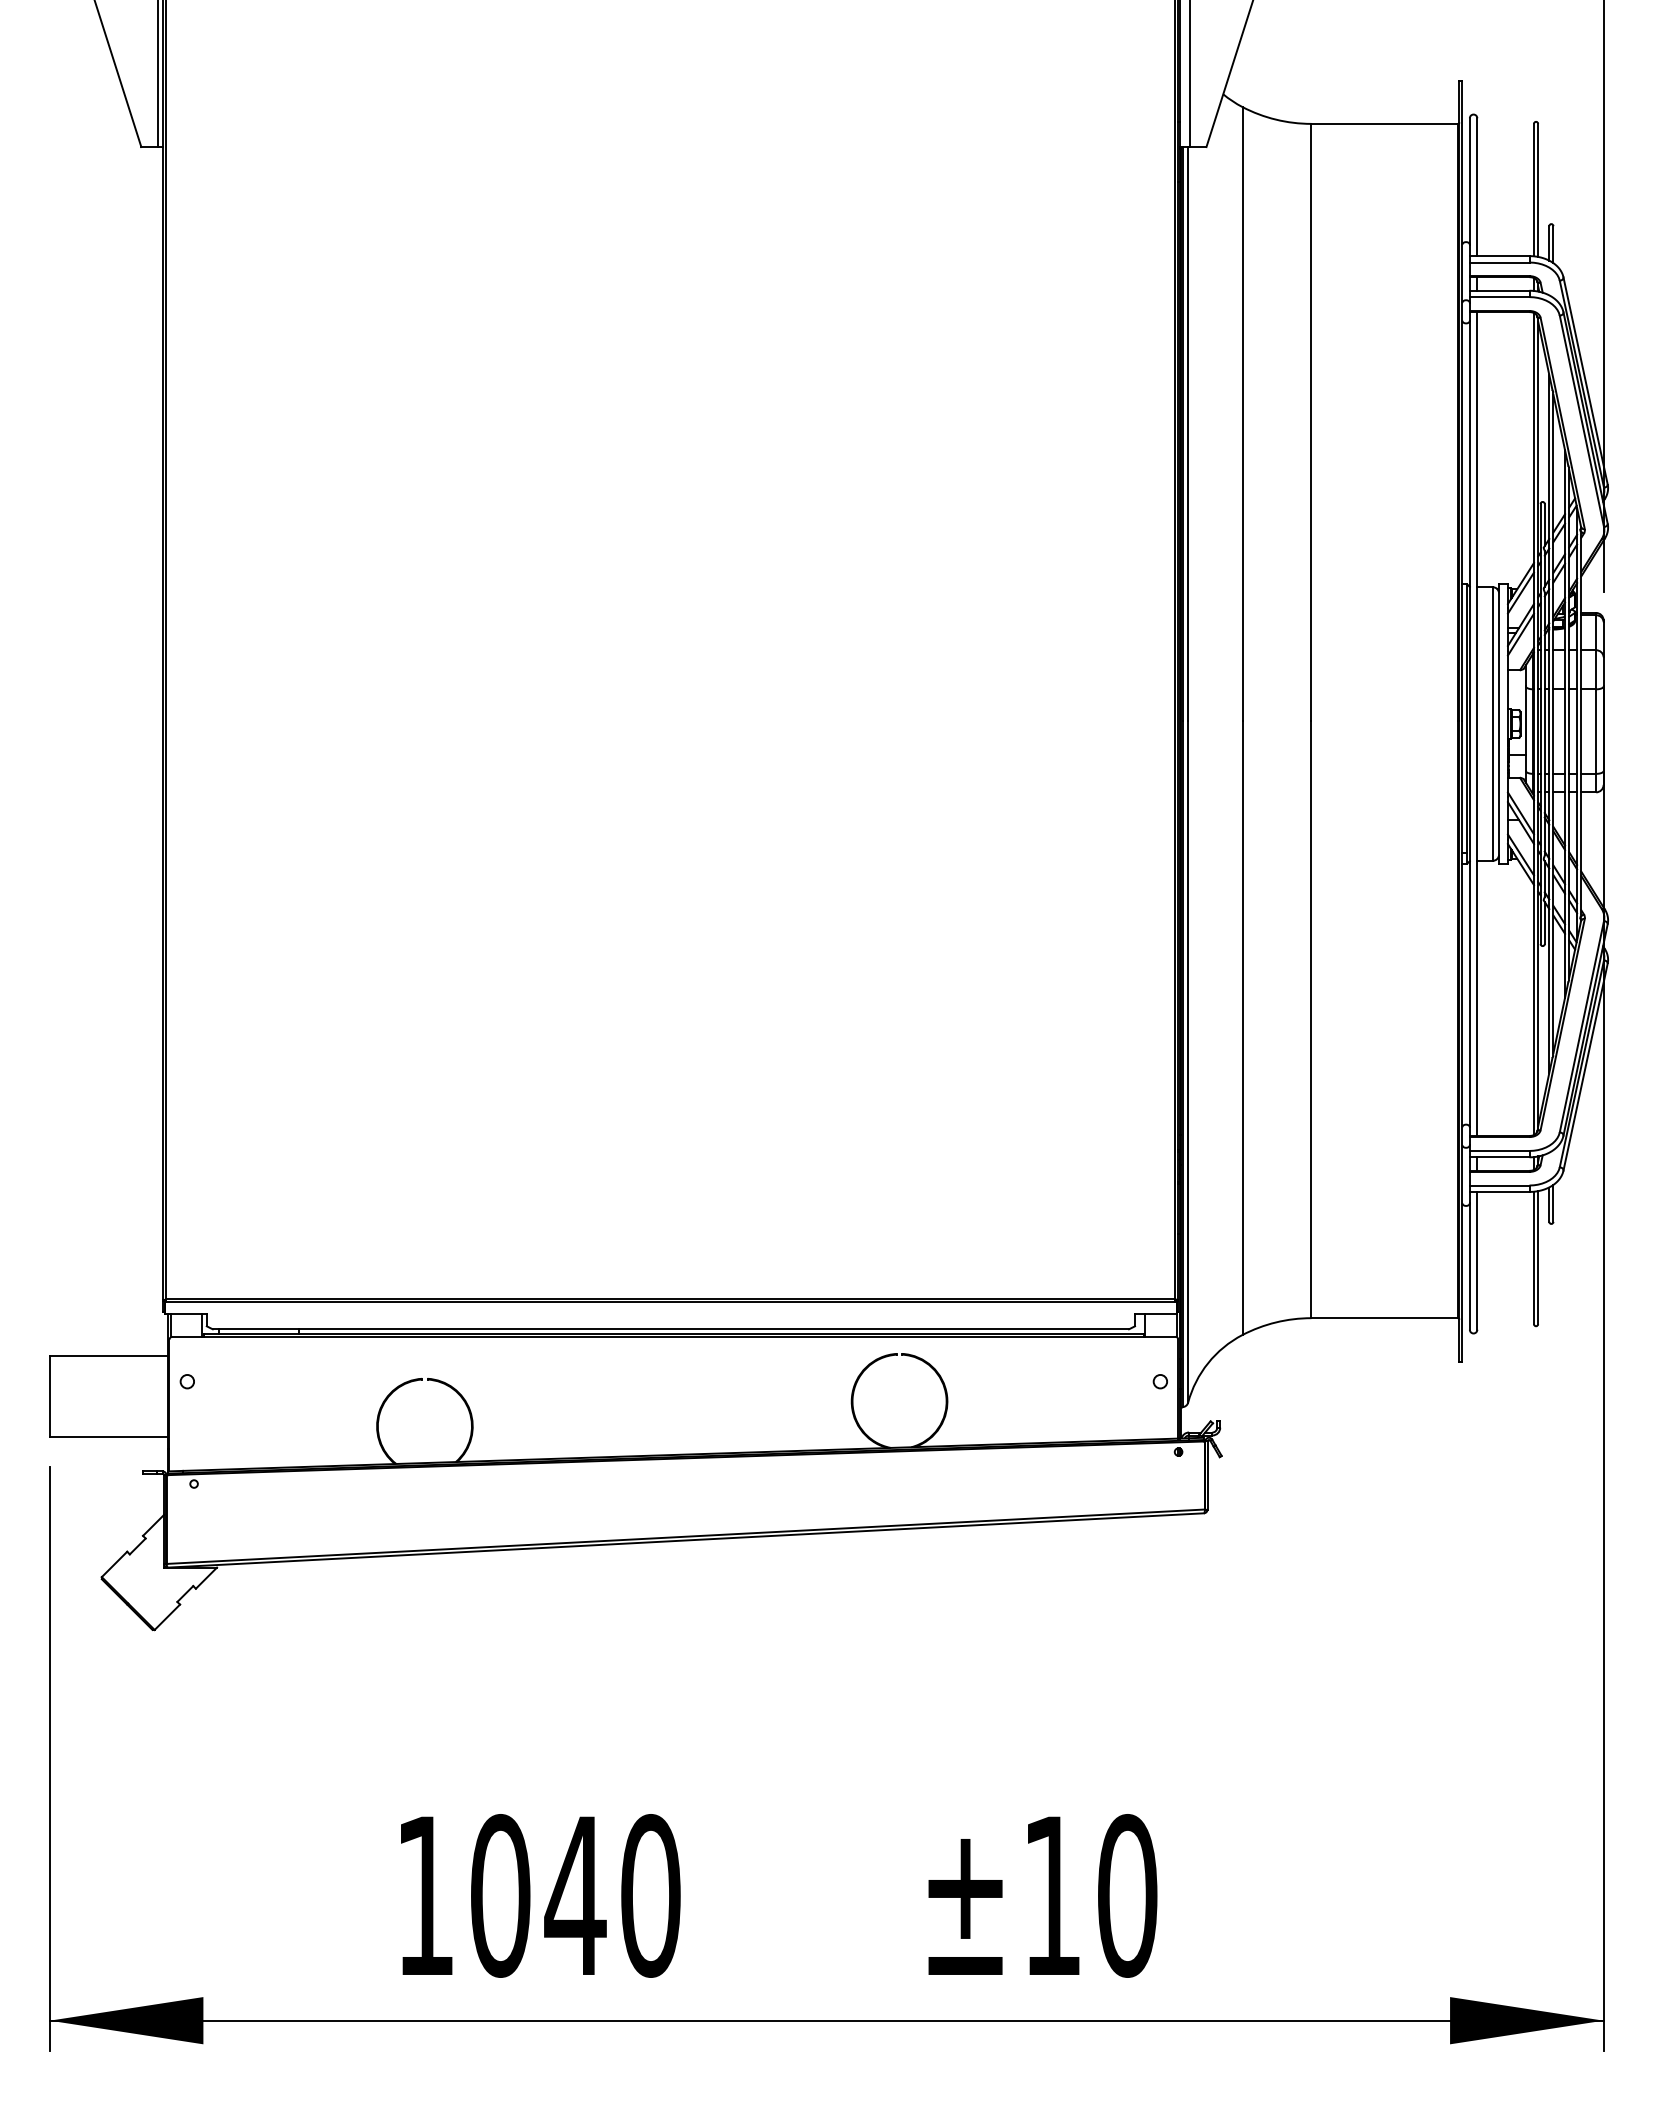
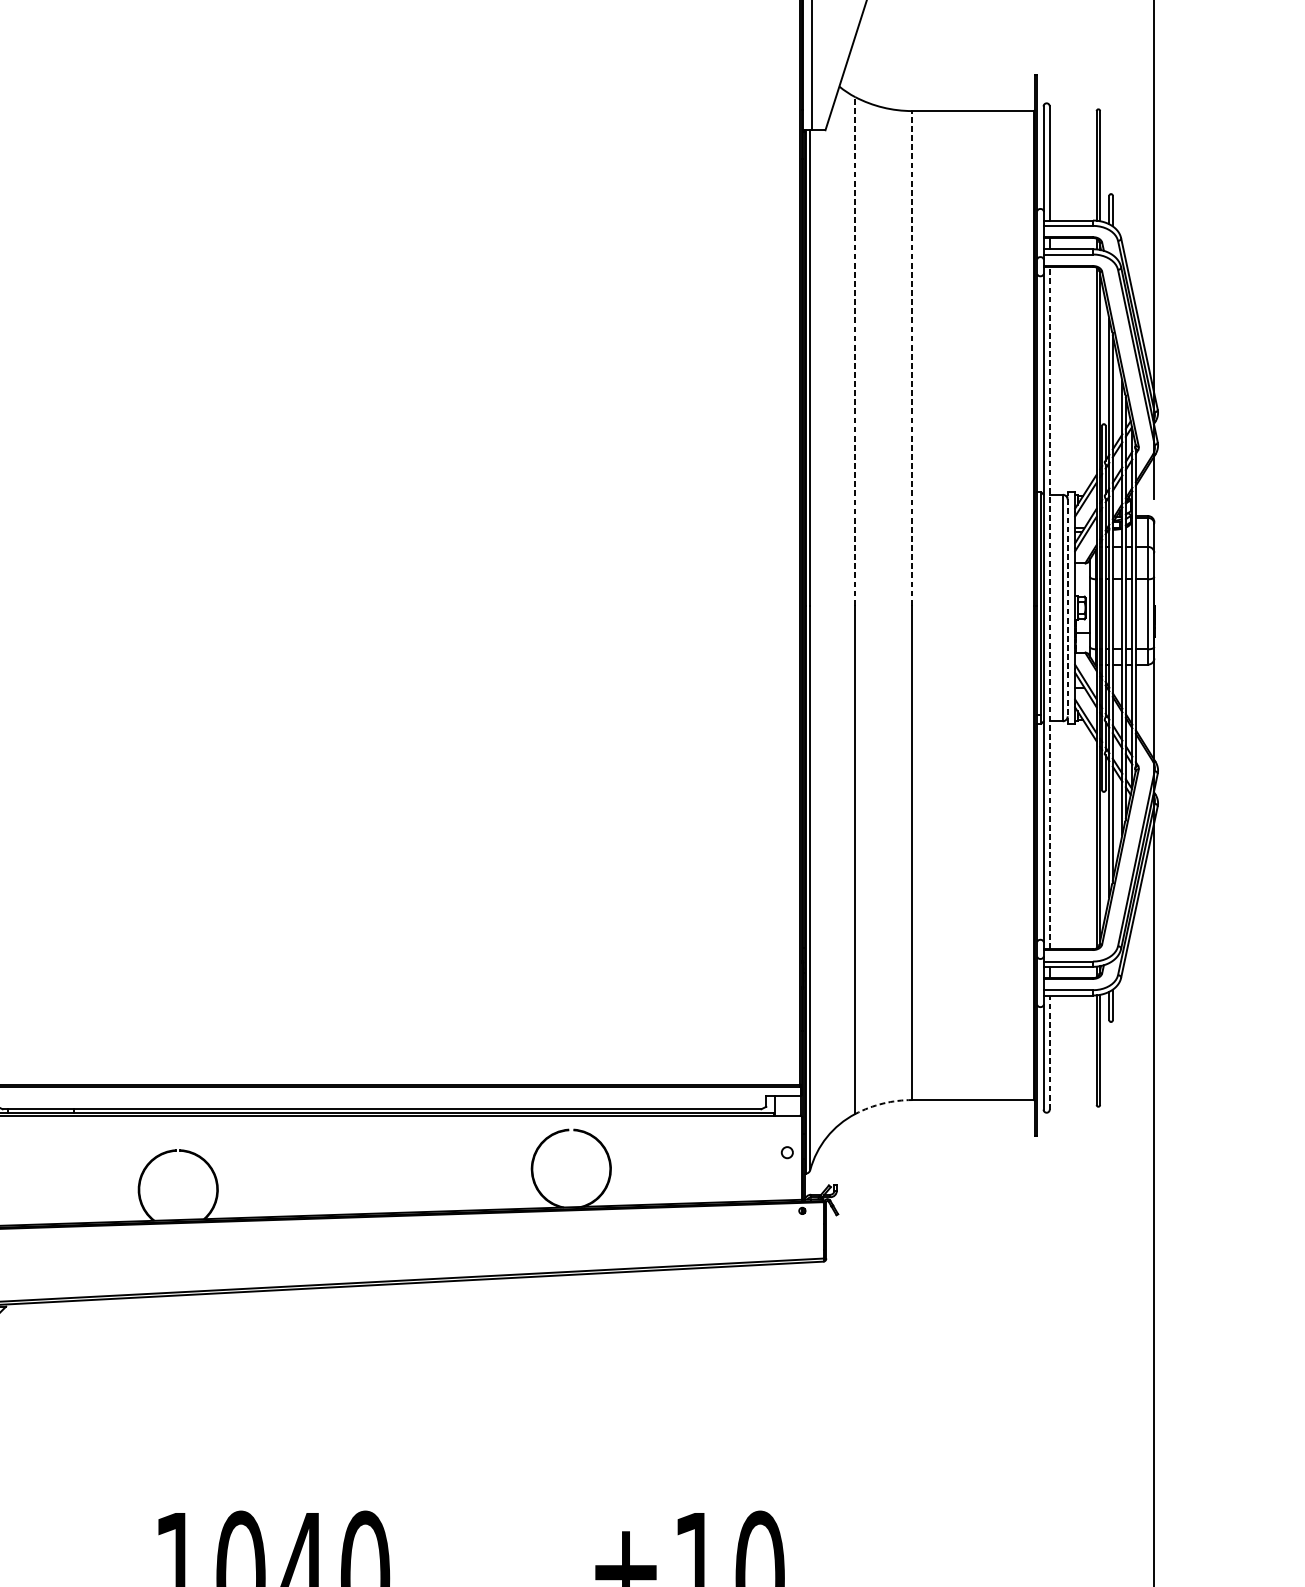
line: (1242, 414) -> (855, 351), solid -> dashed
line: (1311, 422) -> (912, 358), solid -> dashed
line: (1477, 724) -> (1049, 608), solid -> dashed
line: (1498, 724) -> (1067, 608), solid -> dashed
line: (1477, 1260) -> (1049, 1052), solid -> dashed
arc: (1275, 1322) -> (882, 1103), solid -> dashed

